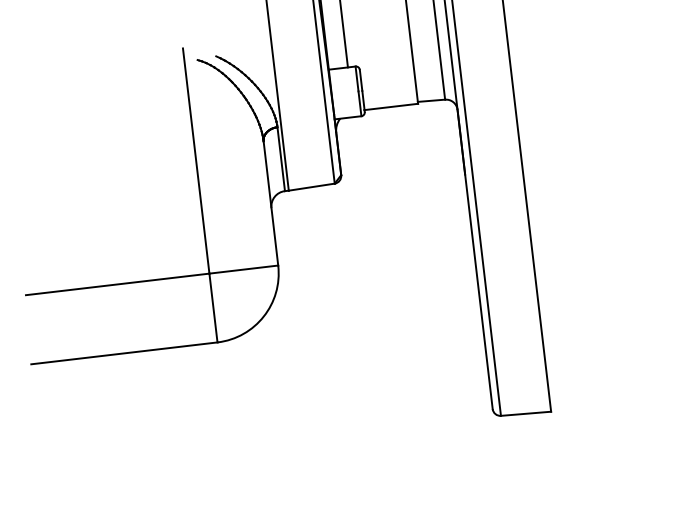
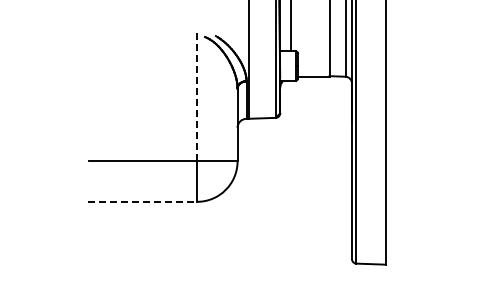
line: (196, 159) -> (197, 94), solid -> dashed
line: (124, 352) -> (142, 201), solid -> dashed

